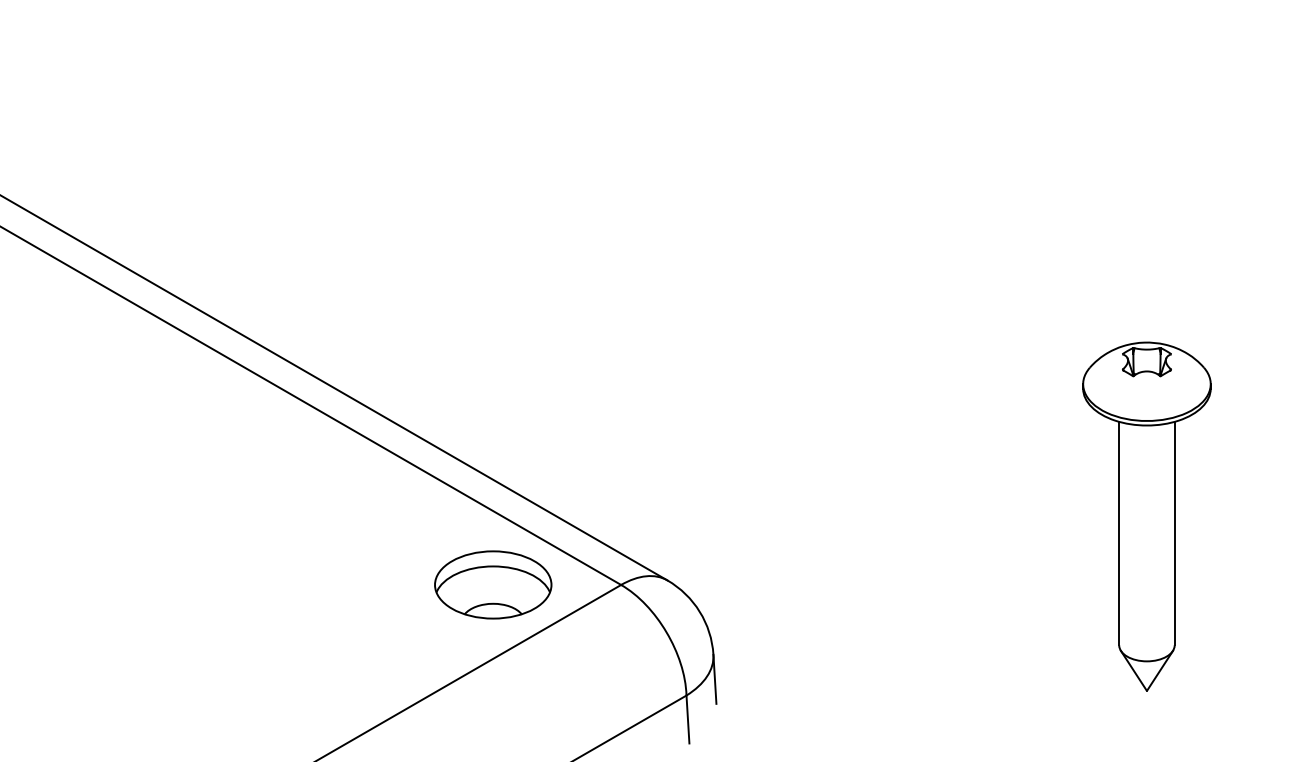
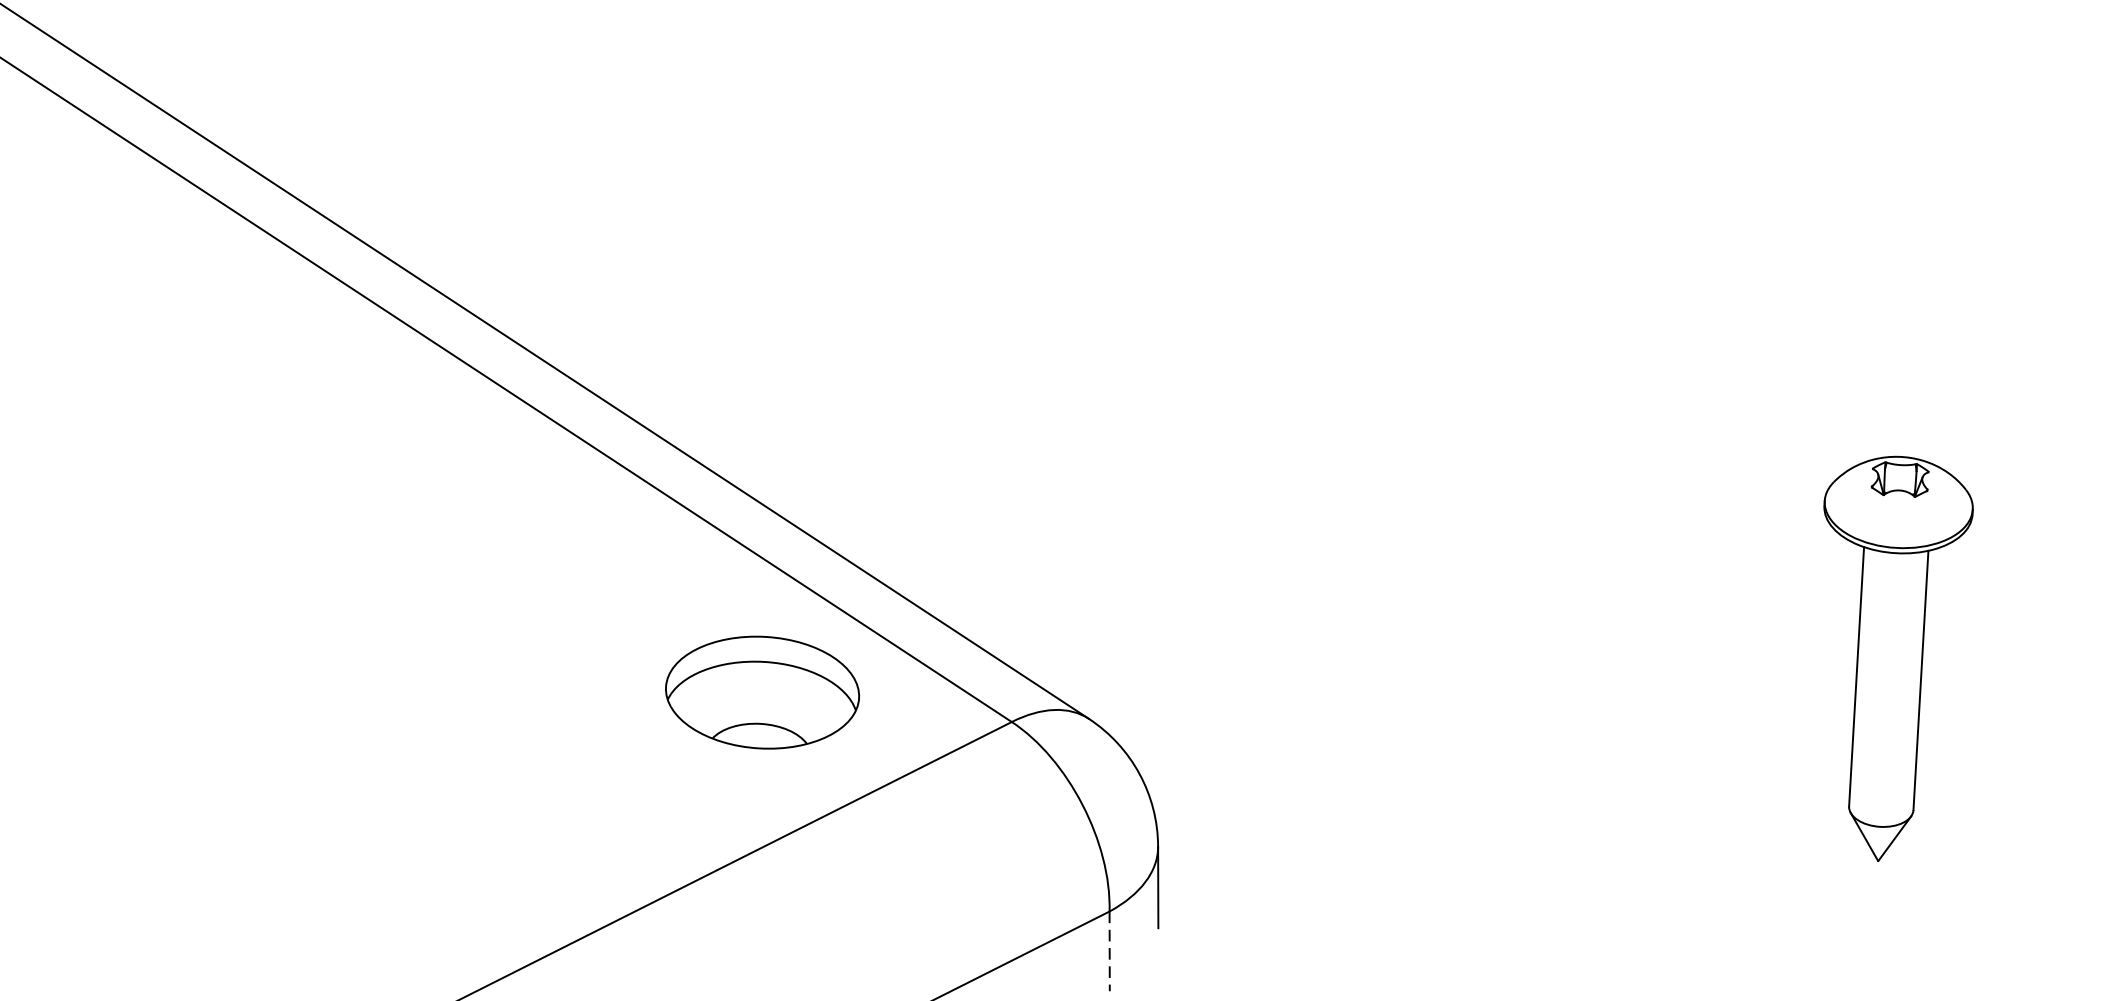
part: (1146, 516) -> (1889, 658), size x0.7
part: (493, 584) -> (763, 691), moved
line: (687, 719) -> (1108, 951), solid -> dashed

